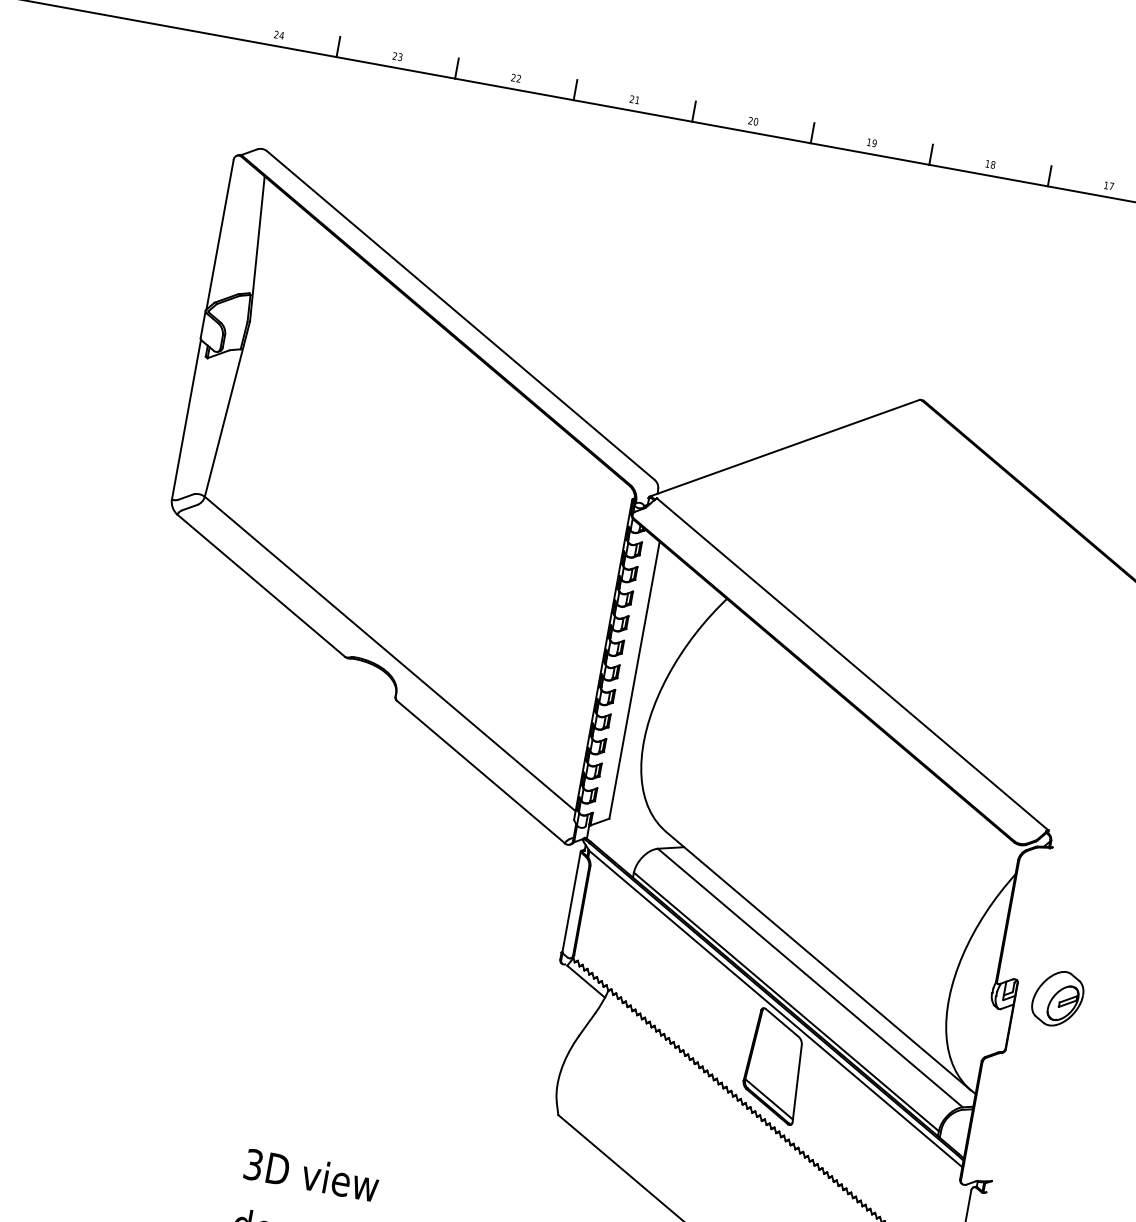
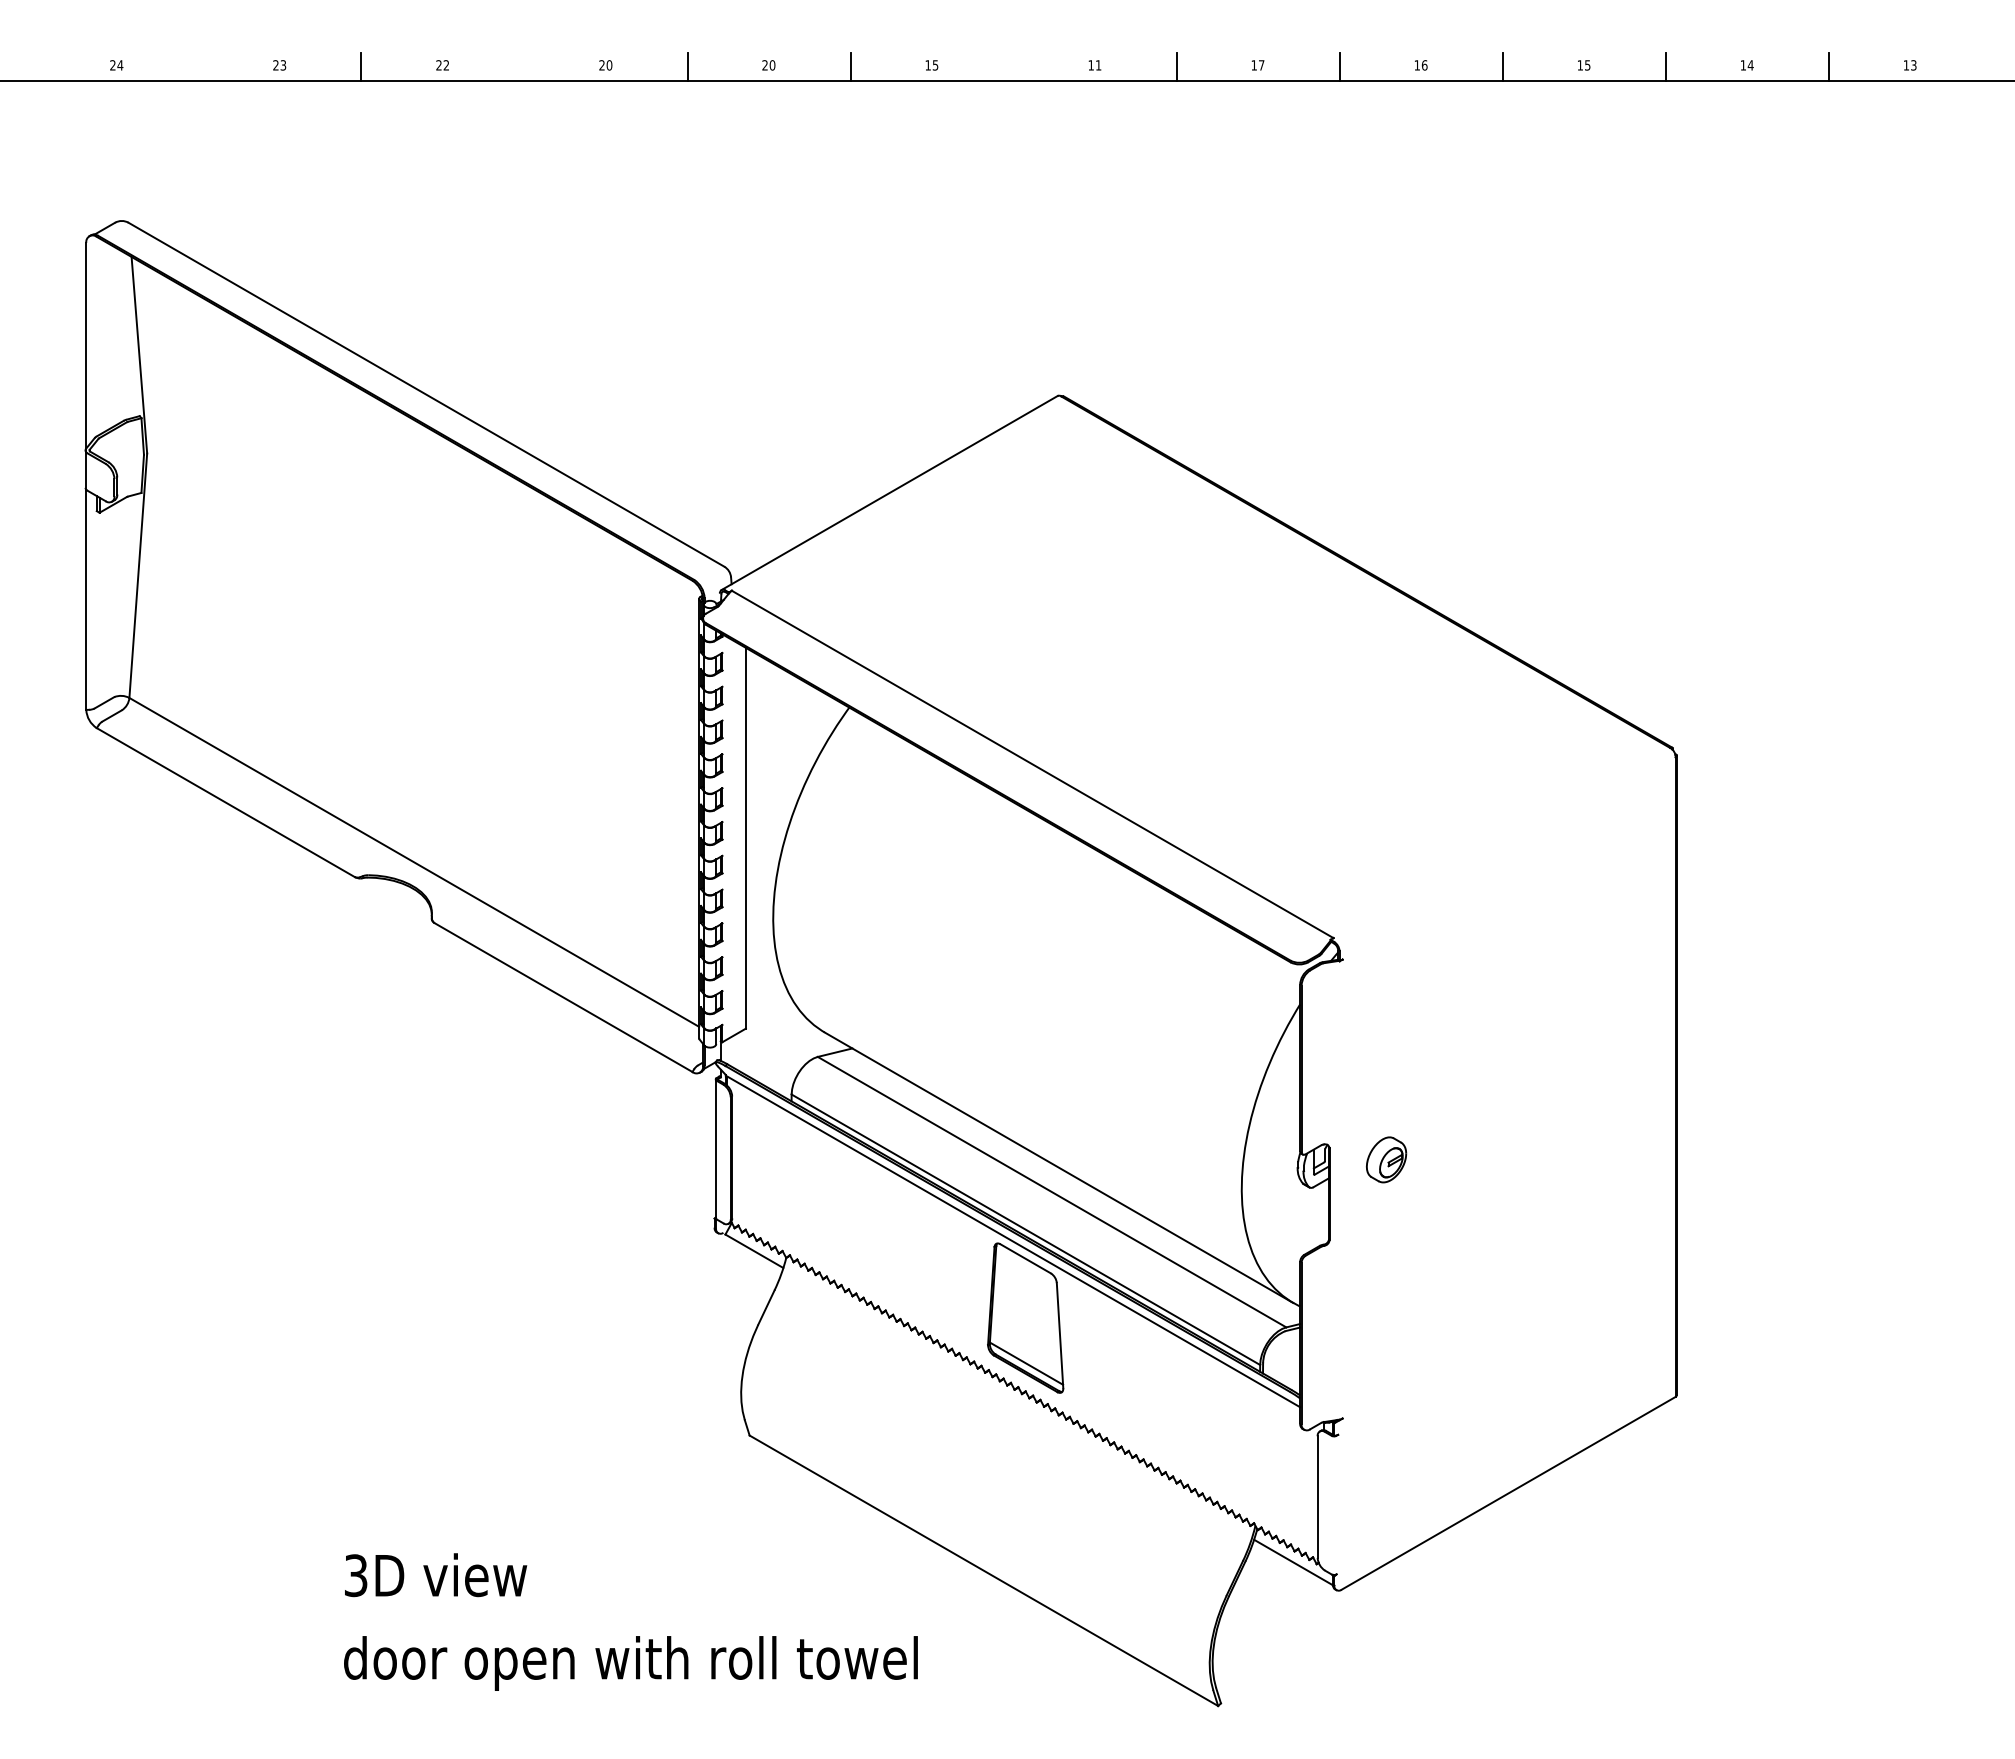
line: (338, 46) -> (198, 66), removed
line: (575, 89) -> (524, 66), removed
text: (637, 100) -> (609, 65), 21 -> 20
text: (874, 143) -> (935, 65), 19 -> 15
line: (931, 154) -> (1013, 66), removed
text: (993, 164) -> (1098, 65), 18 -> 11
part: (1057, 998) -> (1386, 1159), size x0.6

